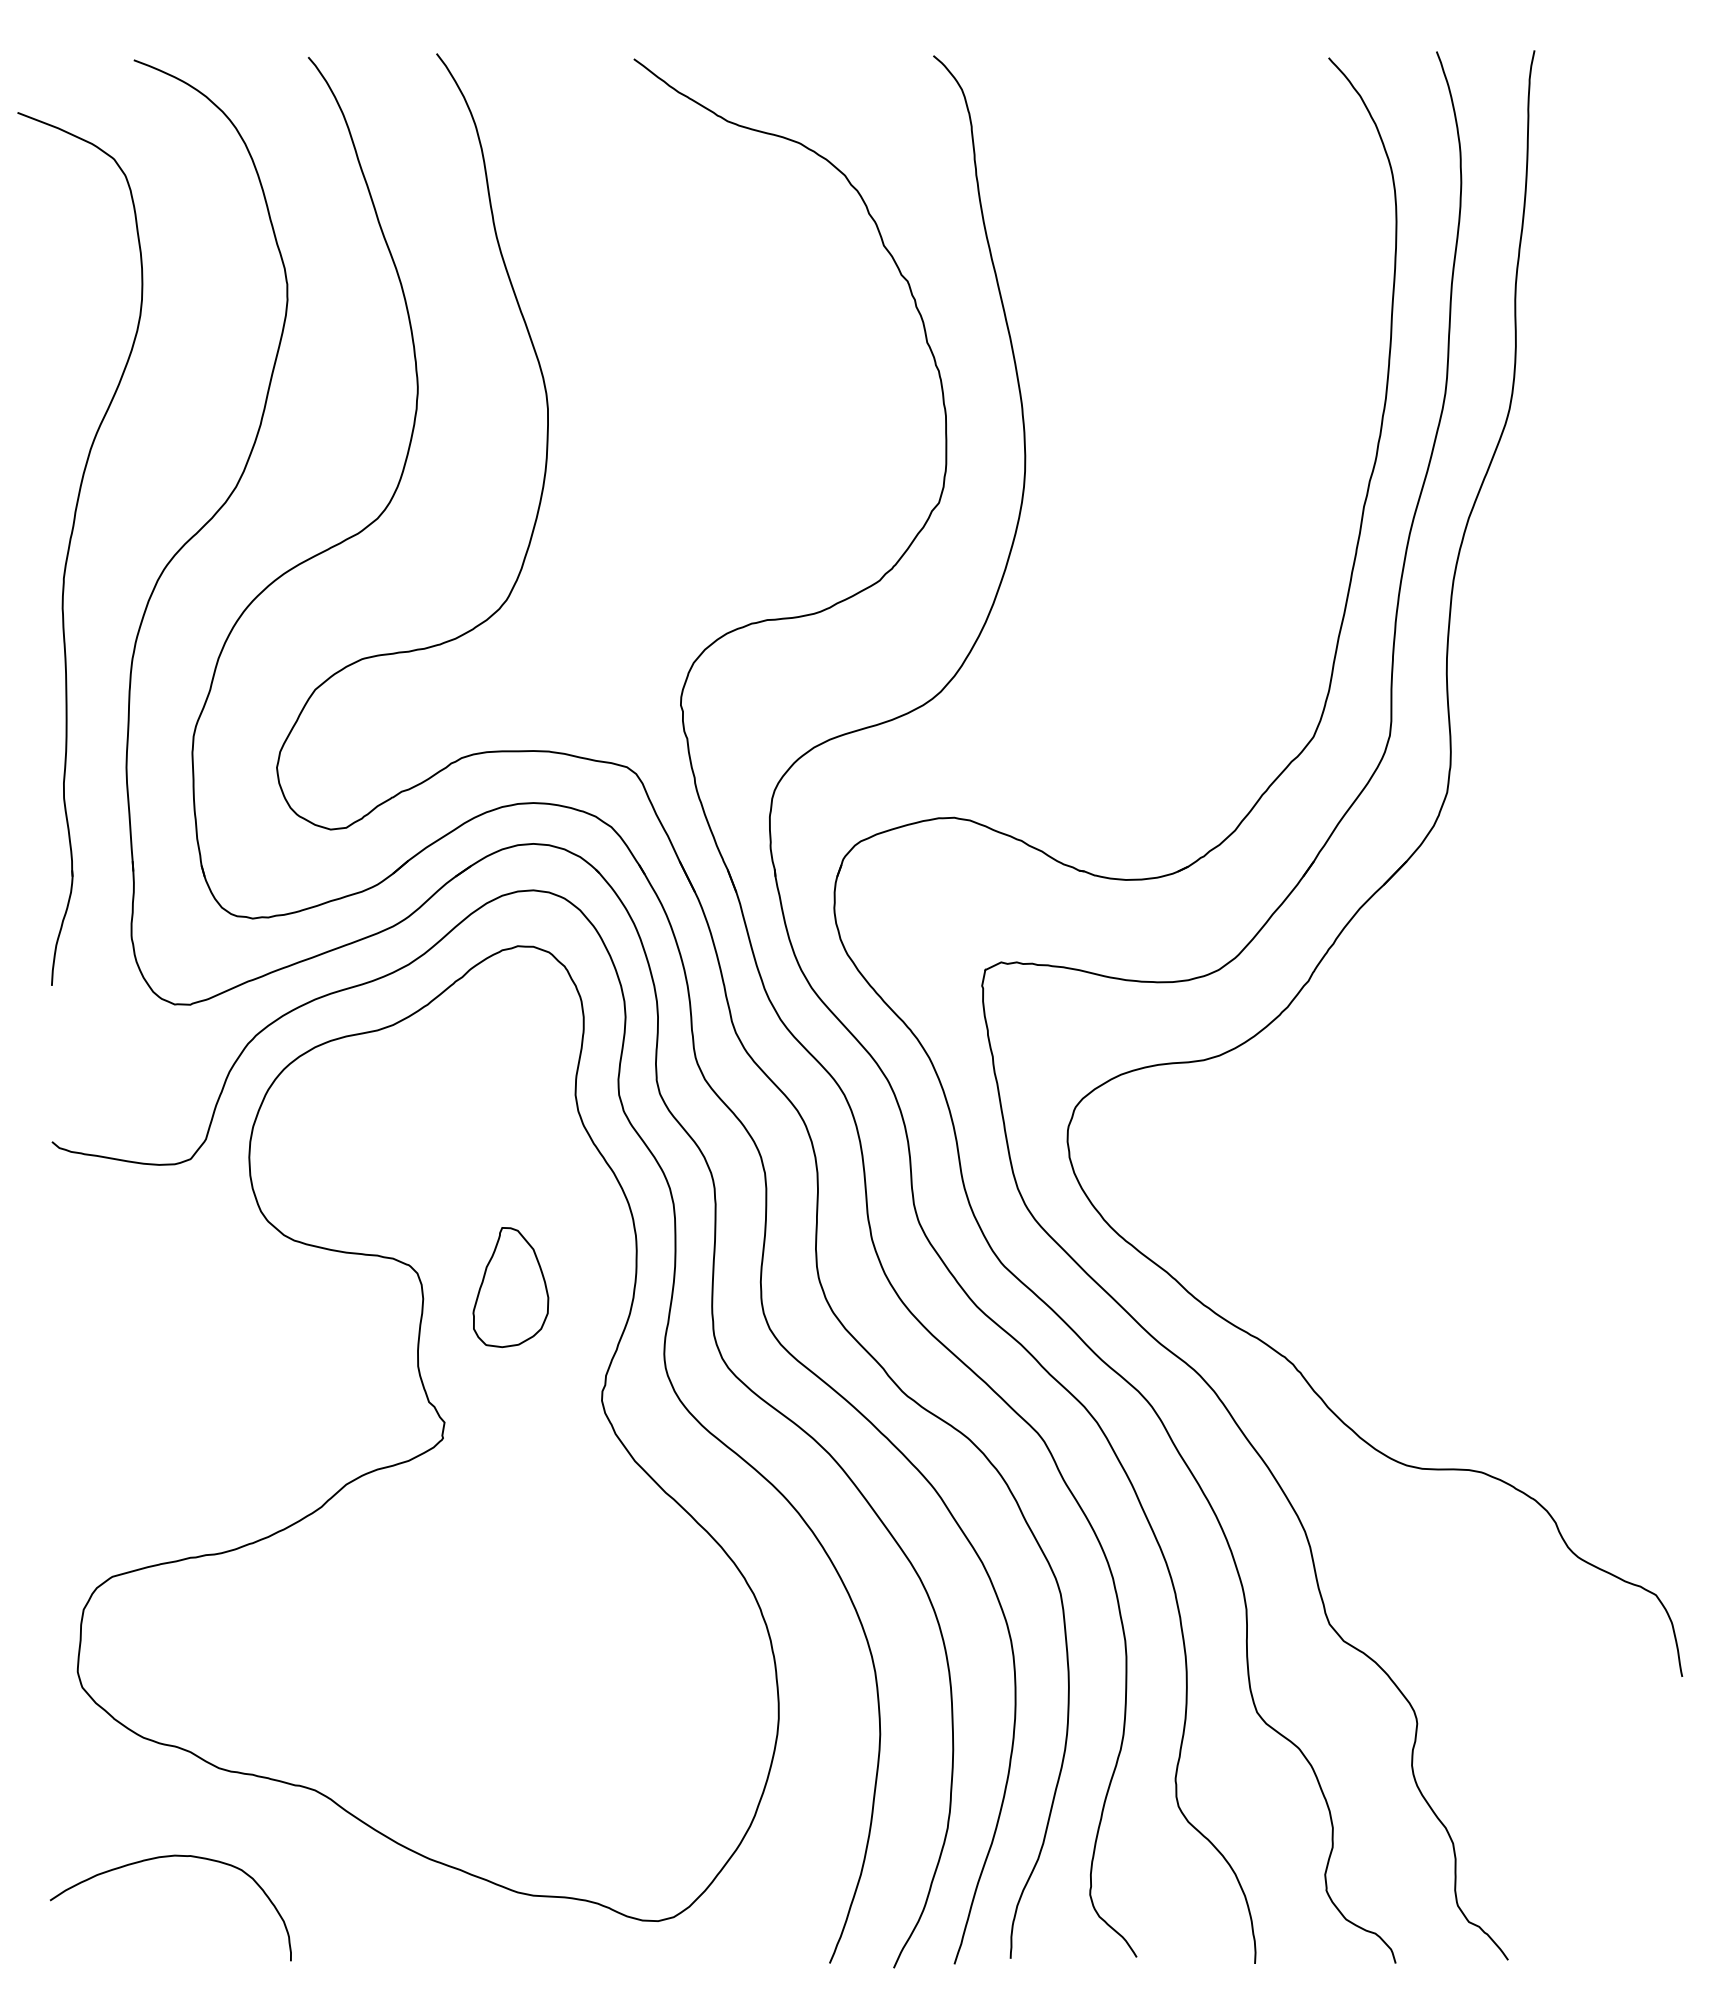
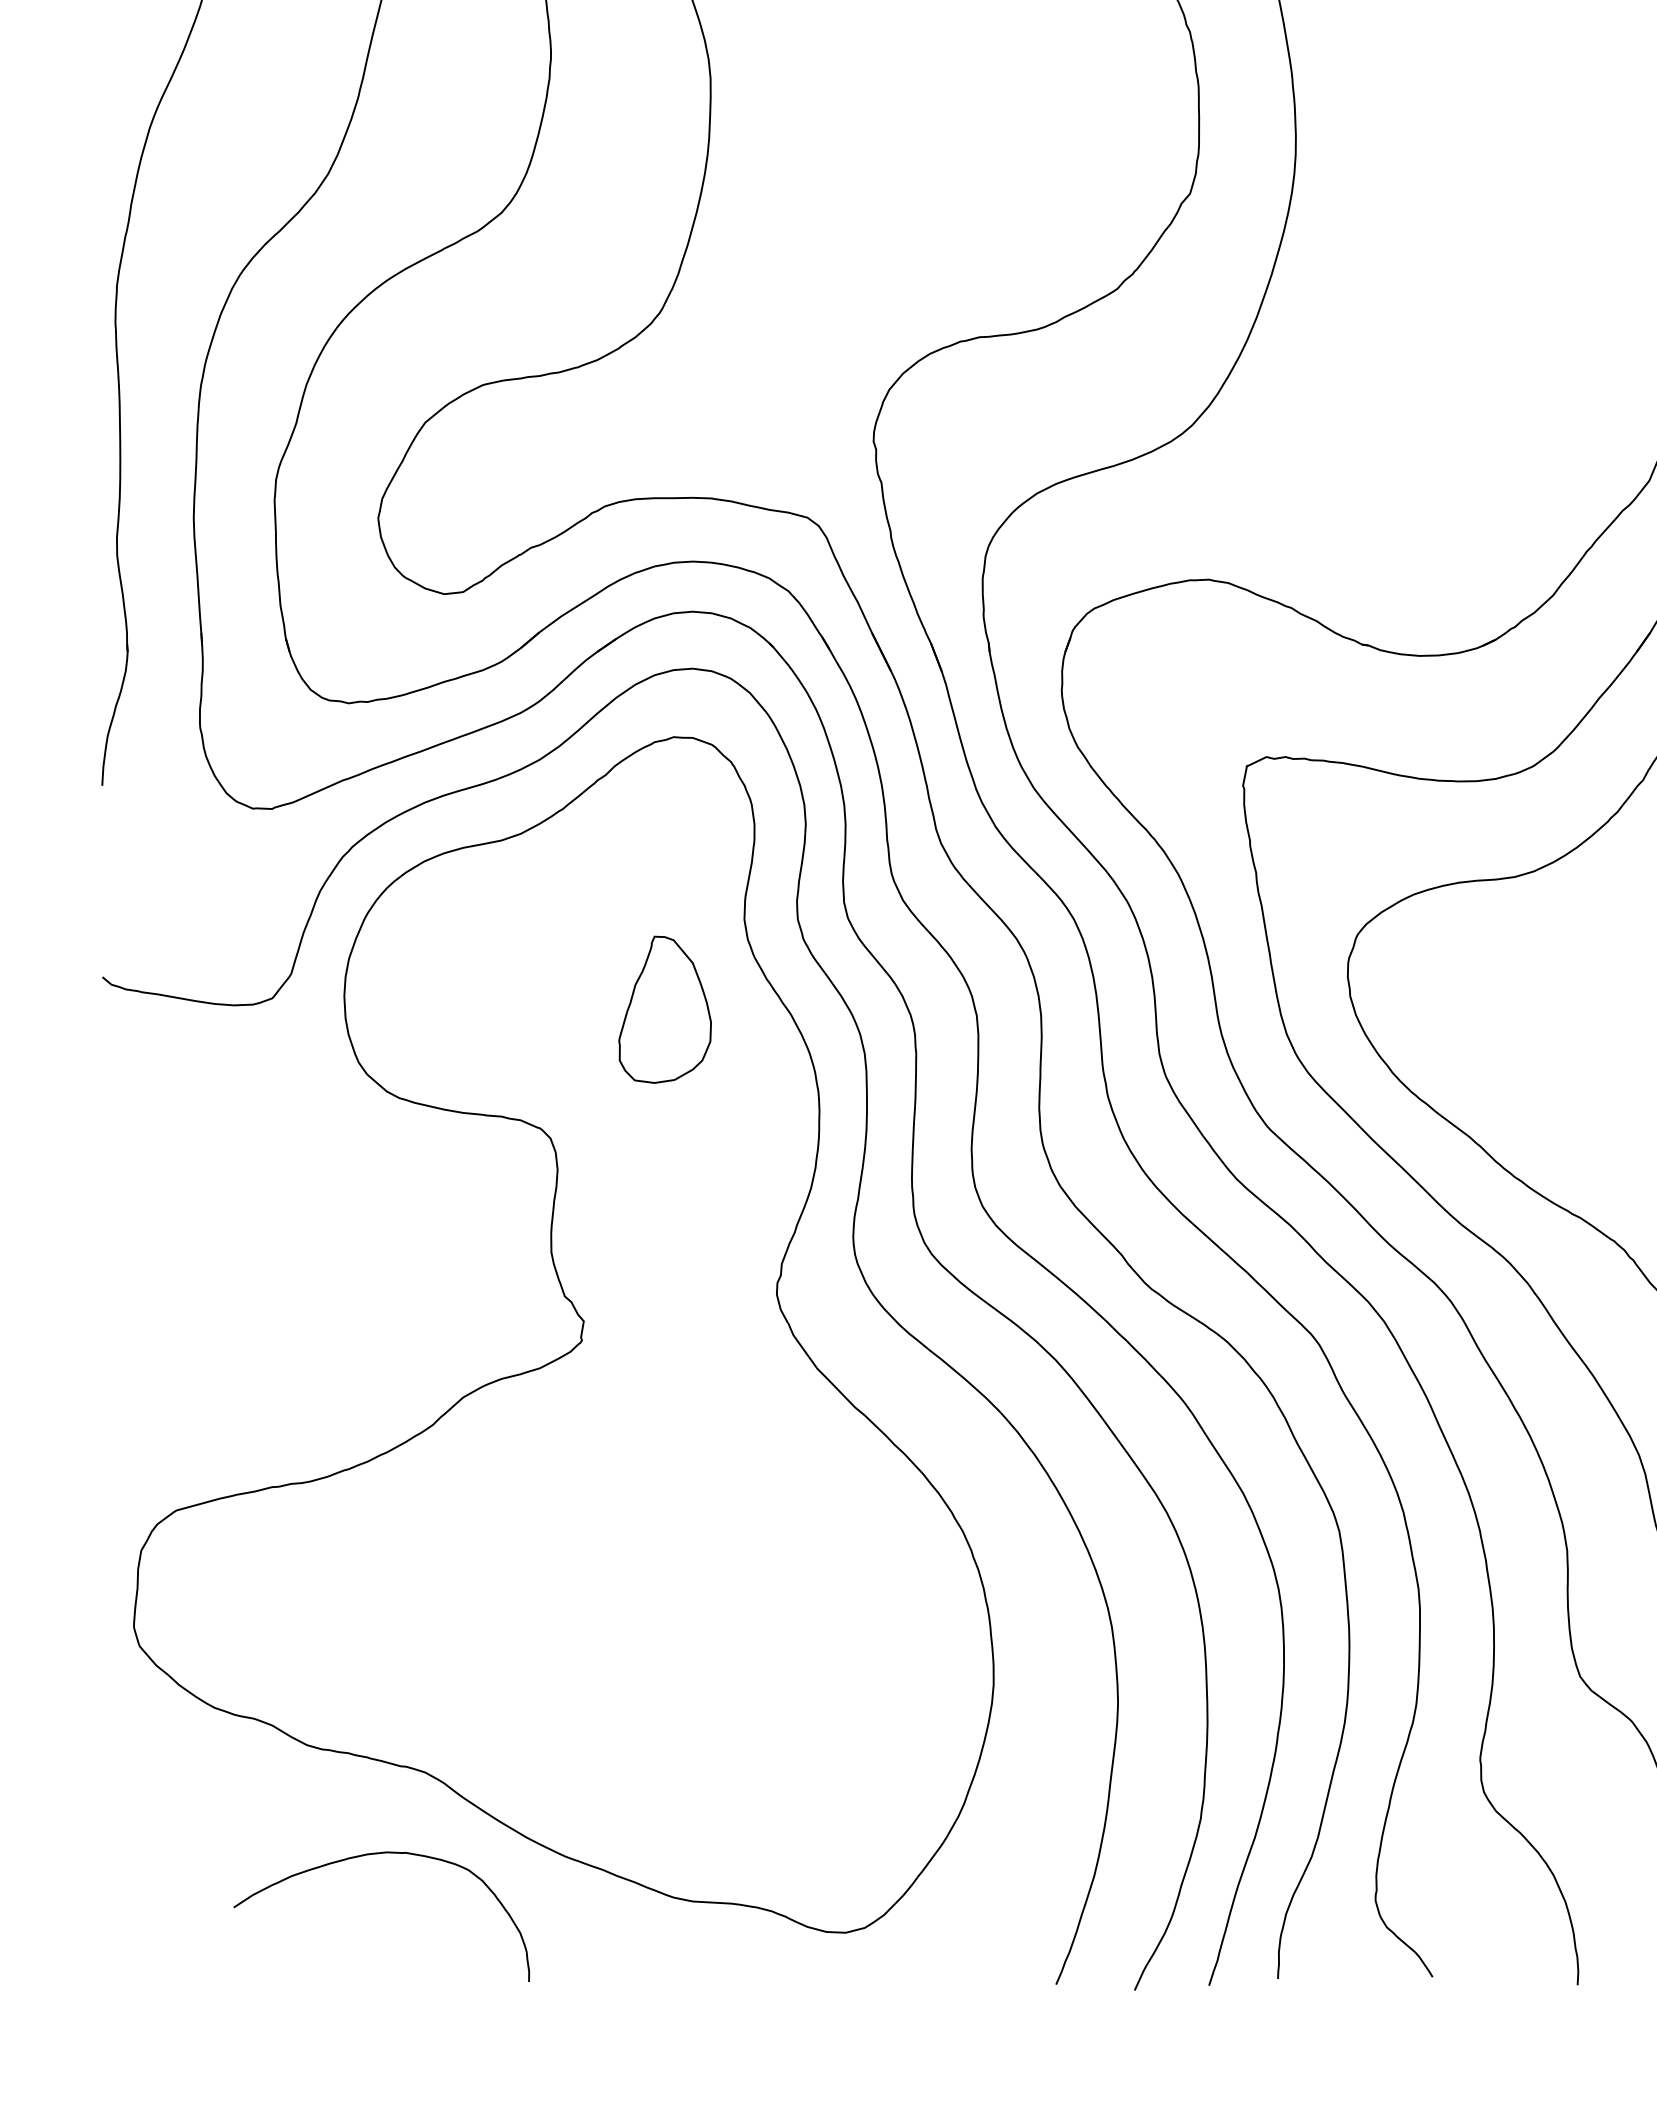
part: (510, 1287) -> (664, 1009), moved
curve: (169, 1857) -> (380, 1854), moved

